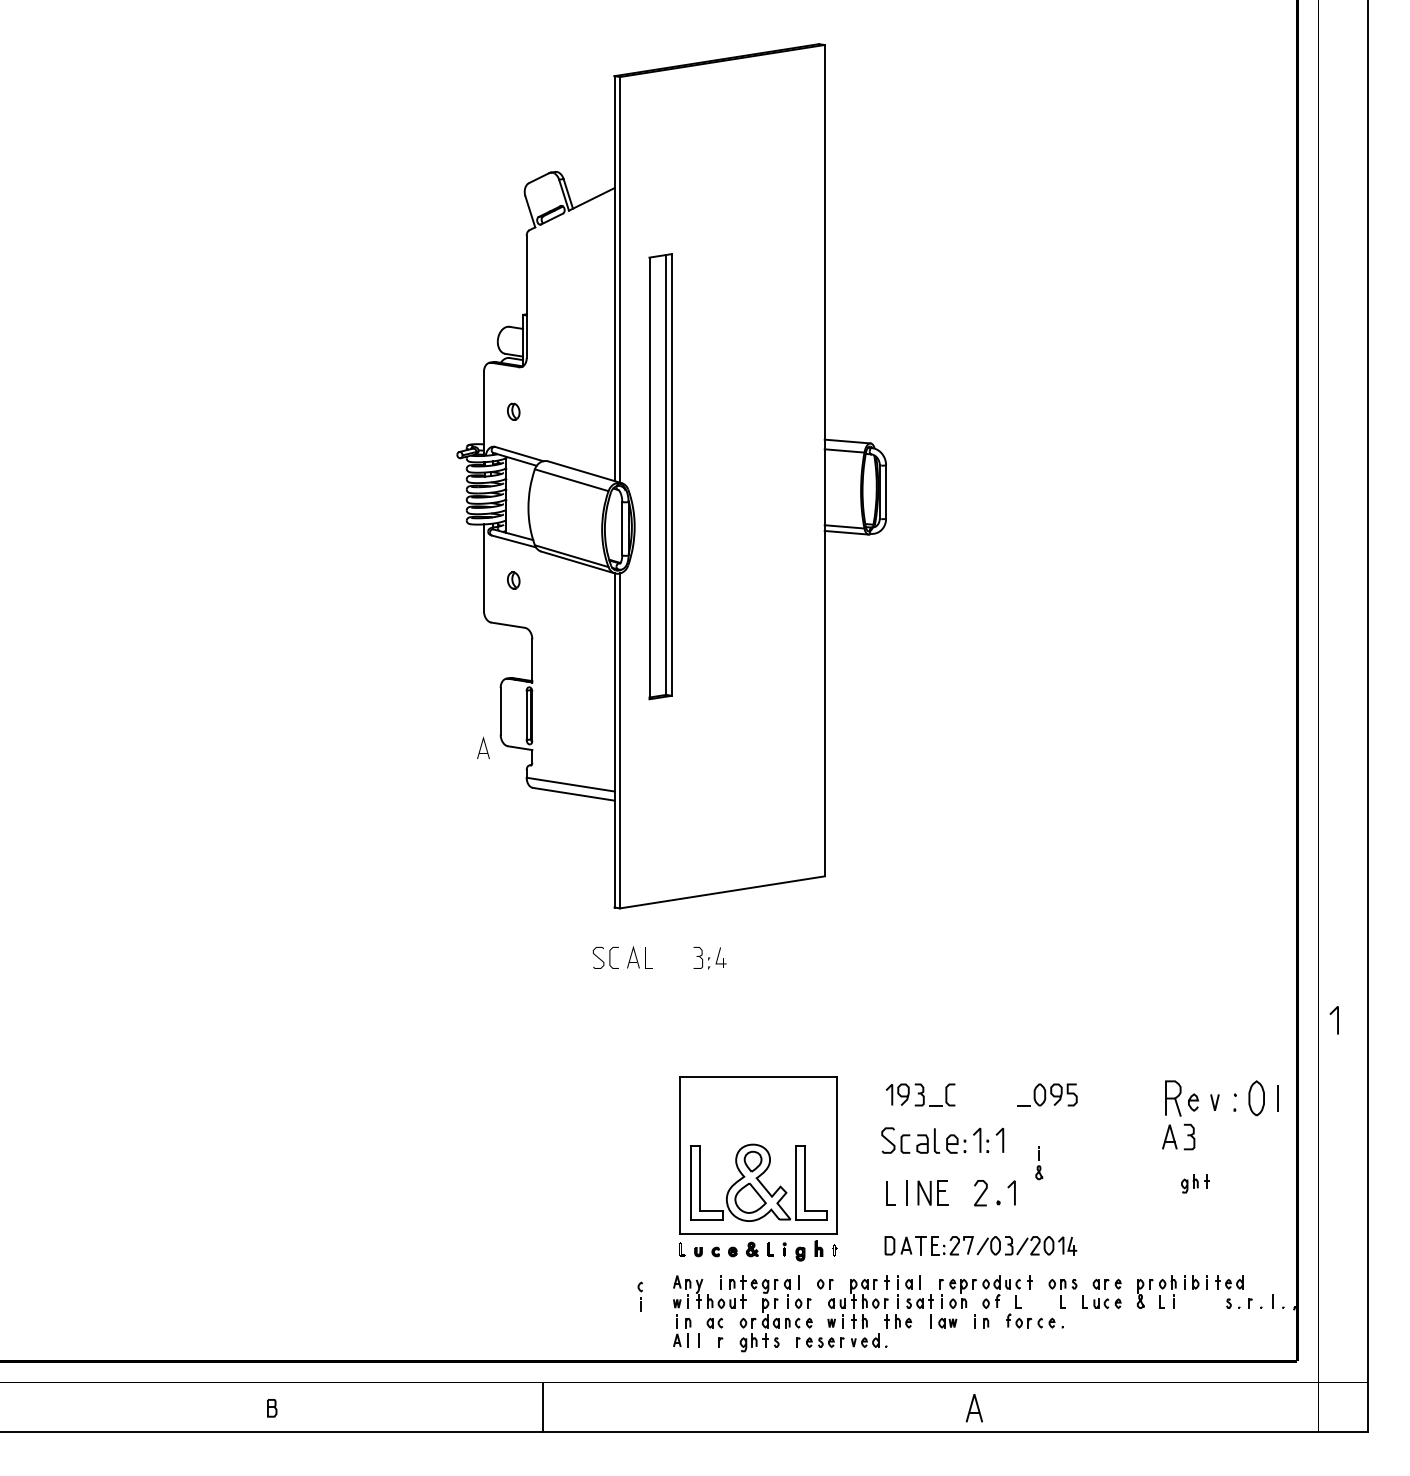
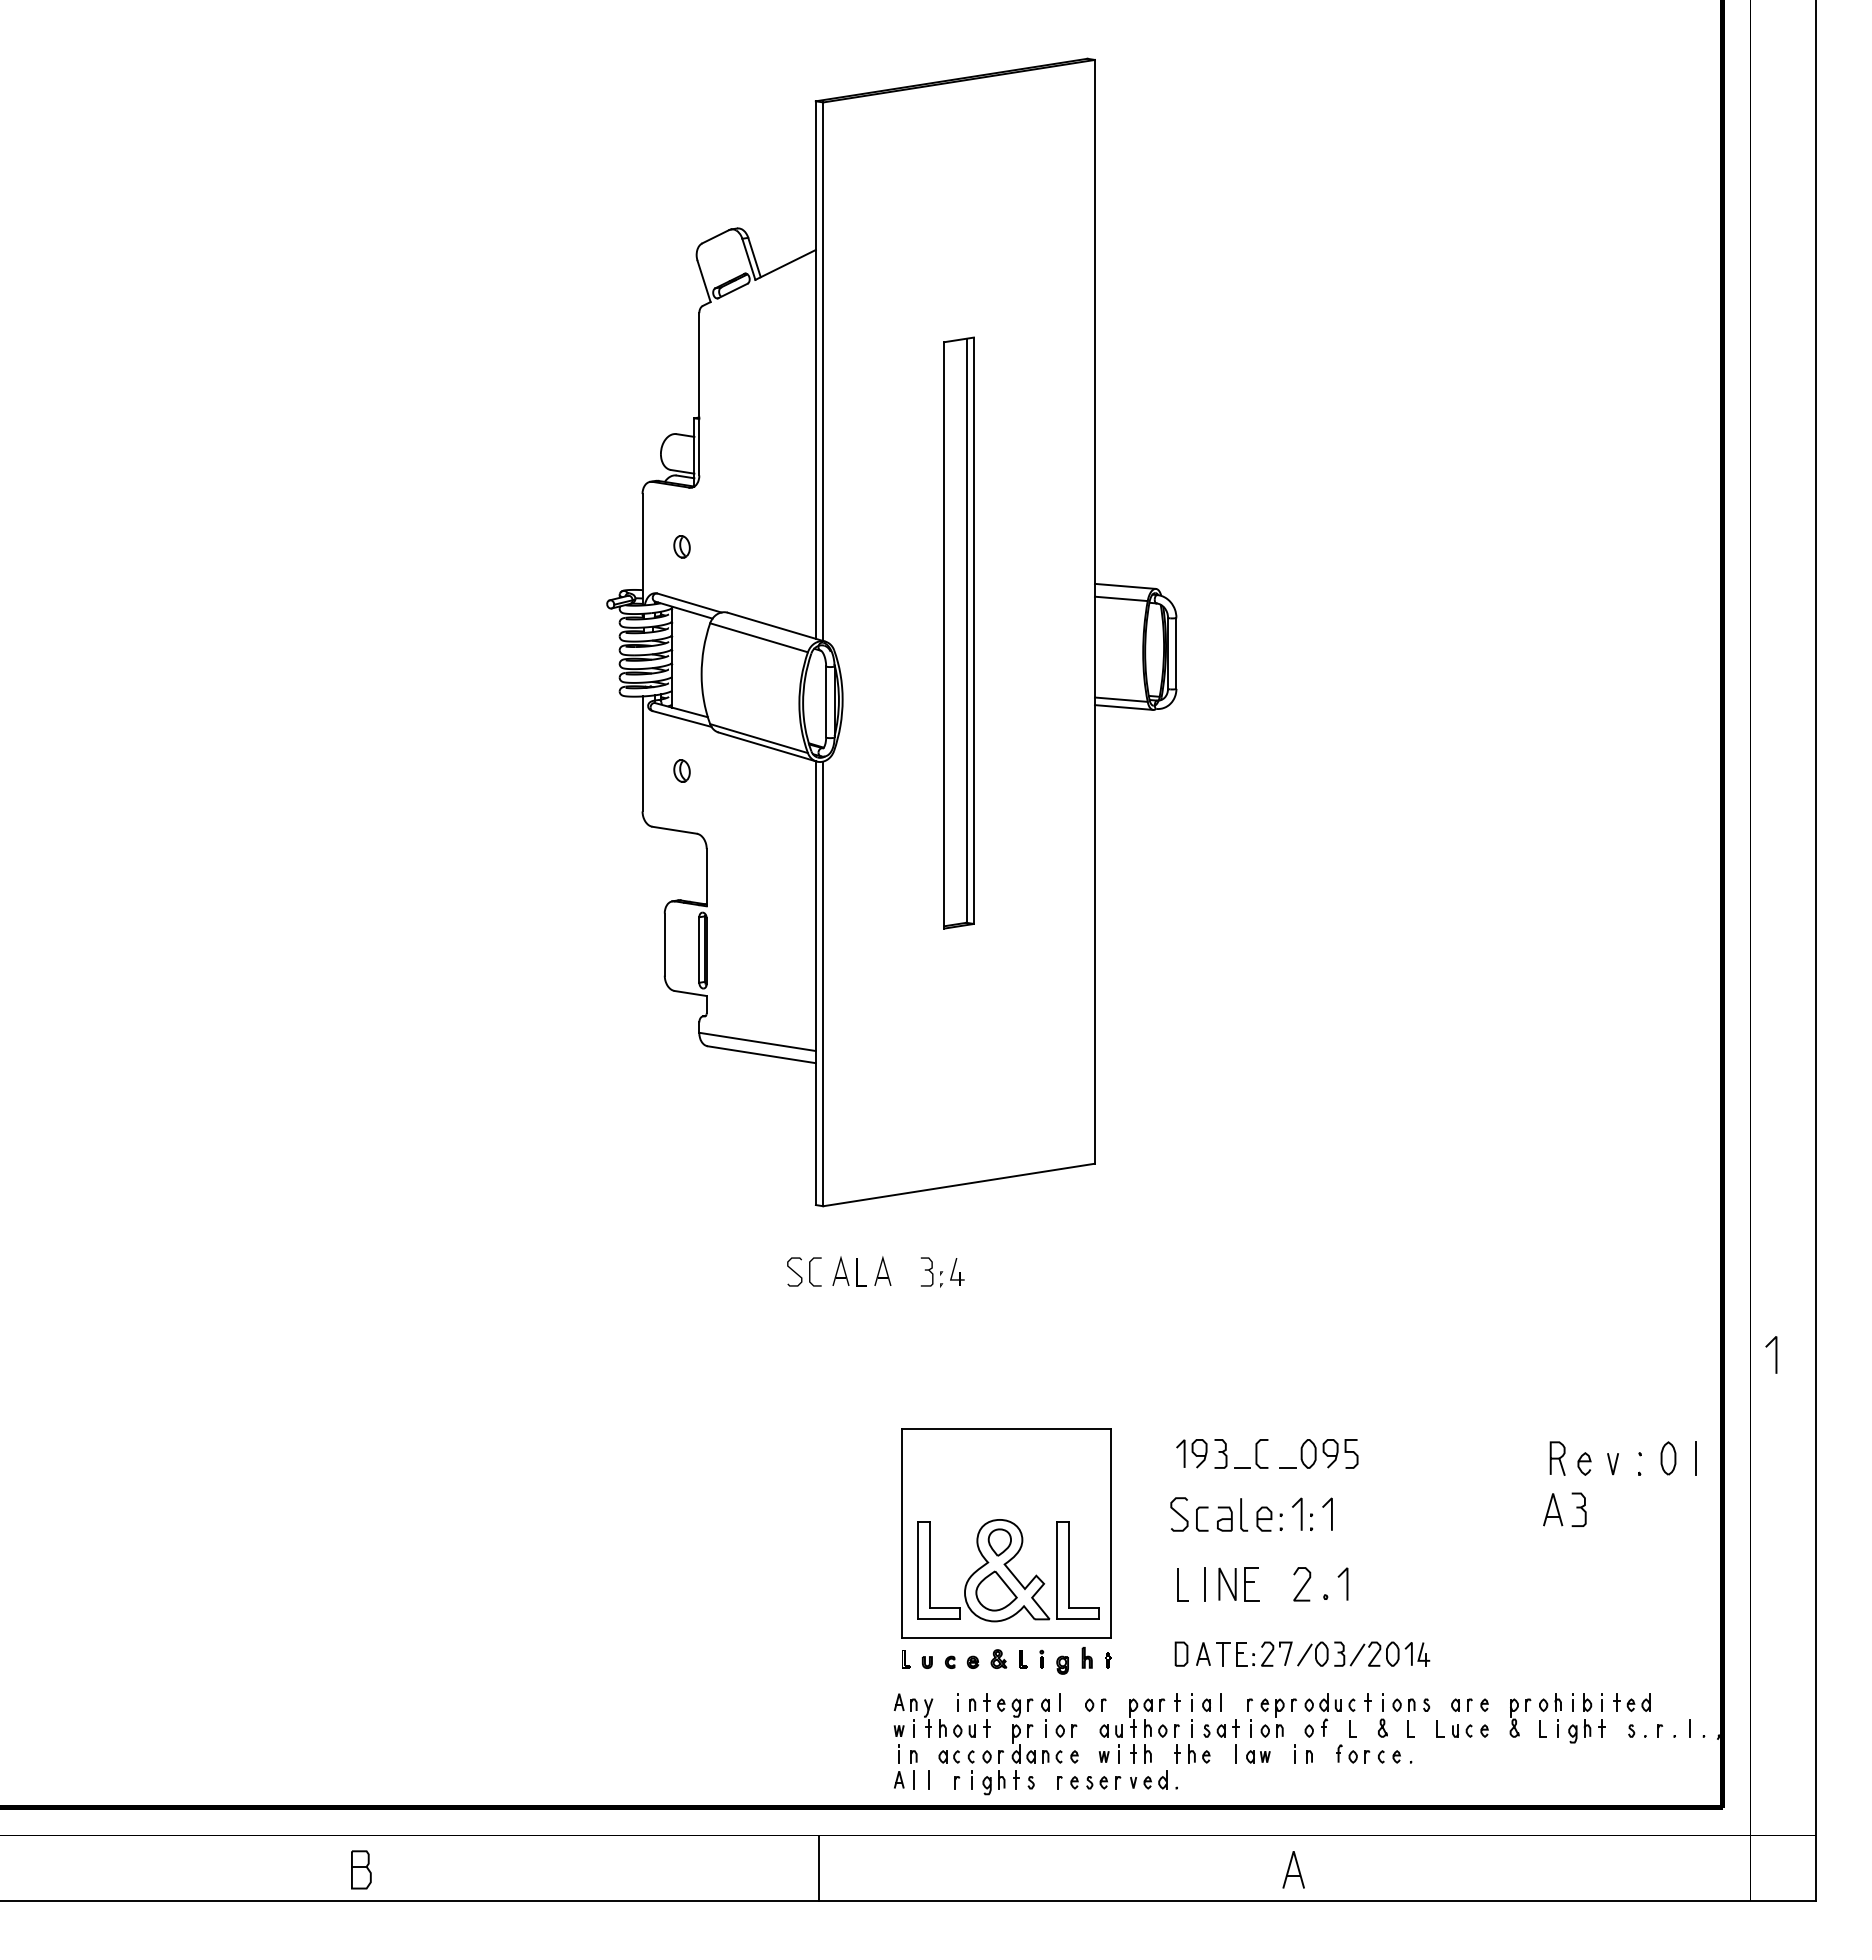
part: (660, 476) -> (958, 632), moved
part: (483, 747) -> (882, 1270), moved
part: (1047, 1094) -> (1318, 1453), moved
part: (1173, 1098) -> (1557, 1458), size x0.71
part: (1256, 1098) -> (1668, 1458), size x0.71
part: (1039, 1163) -> (1382, 1715), moved
part: (1194, 1184) -> (1586, 1731), moved
part: (639, 1296) -> (970, 1769), moved
part: (272, 1407) -> (361, 1869), size x1.67
line: (543, 1407) -> (819, 1868), moved

